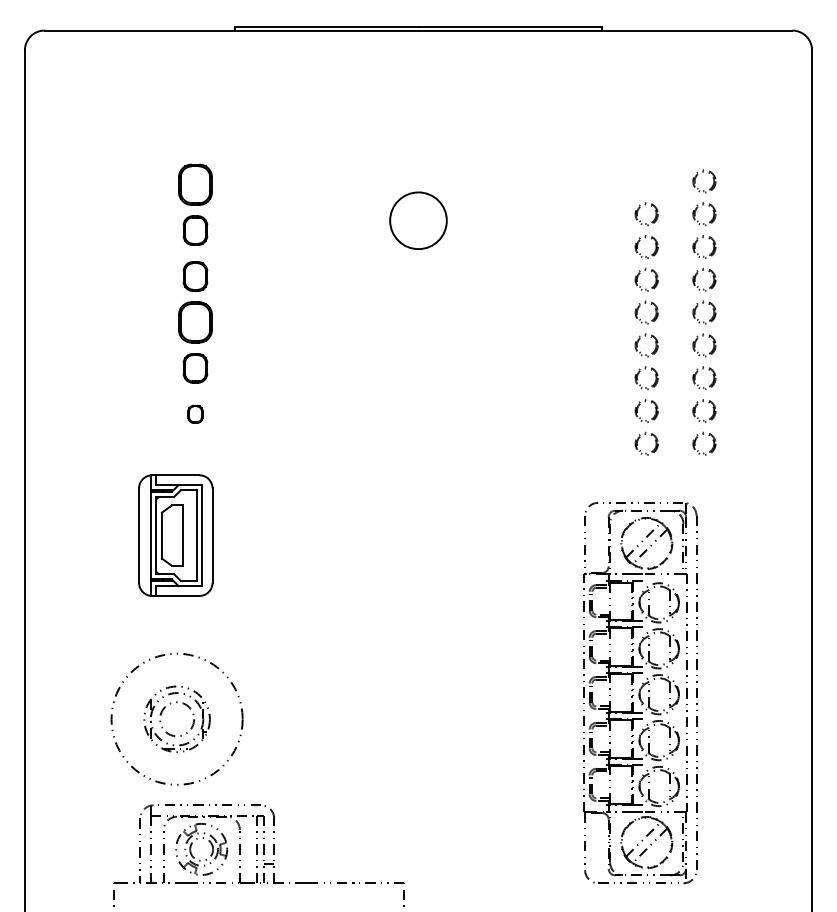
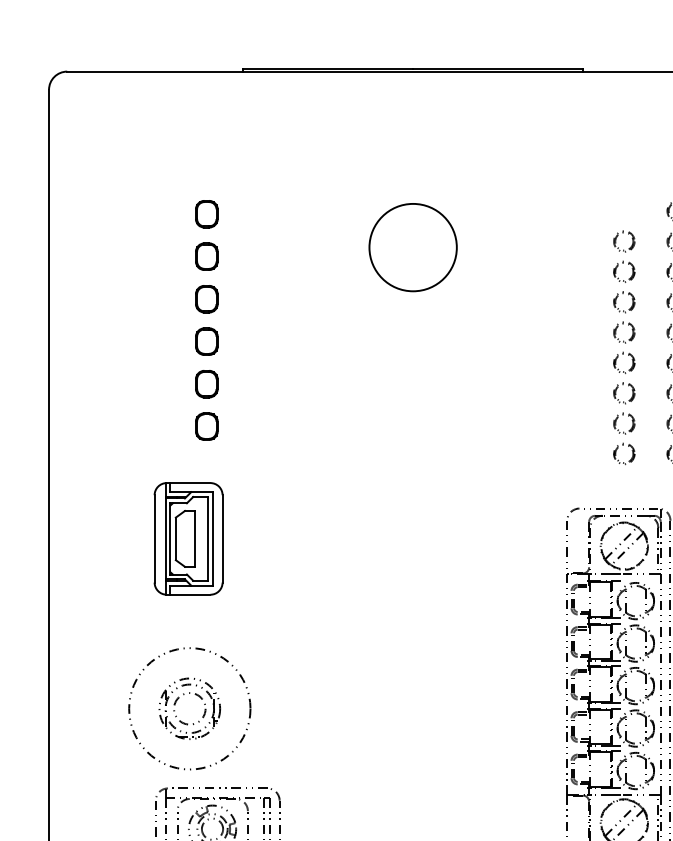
part: (195, 184) -> (206, 214), size x0.71
circle: (418, 220) -> (413, 247), size x1.67
part: (195, 322) -> (206, 341), size x0.71
part: (195, 414) -> (206, 426), size x1.67

